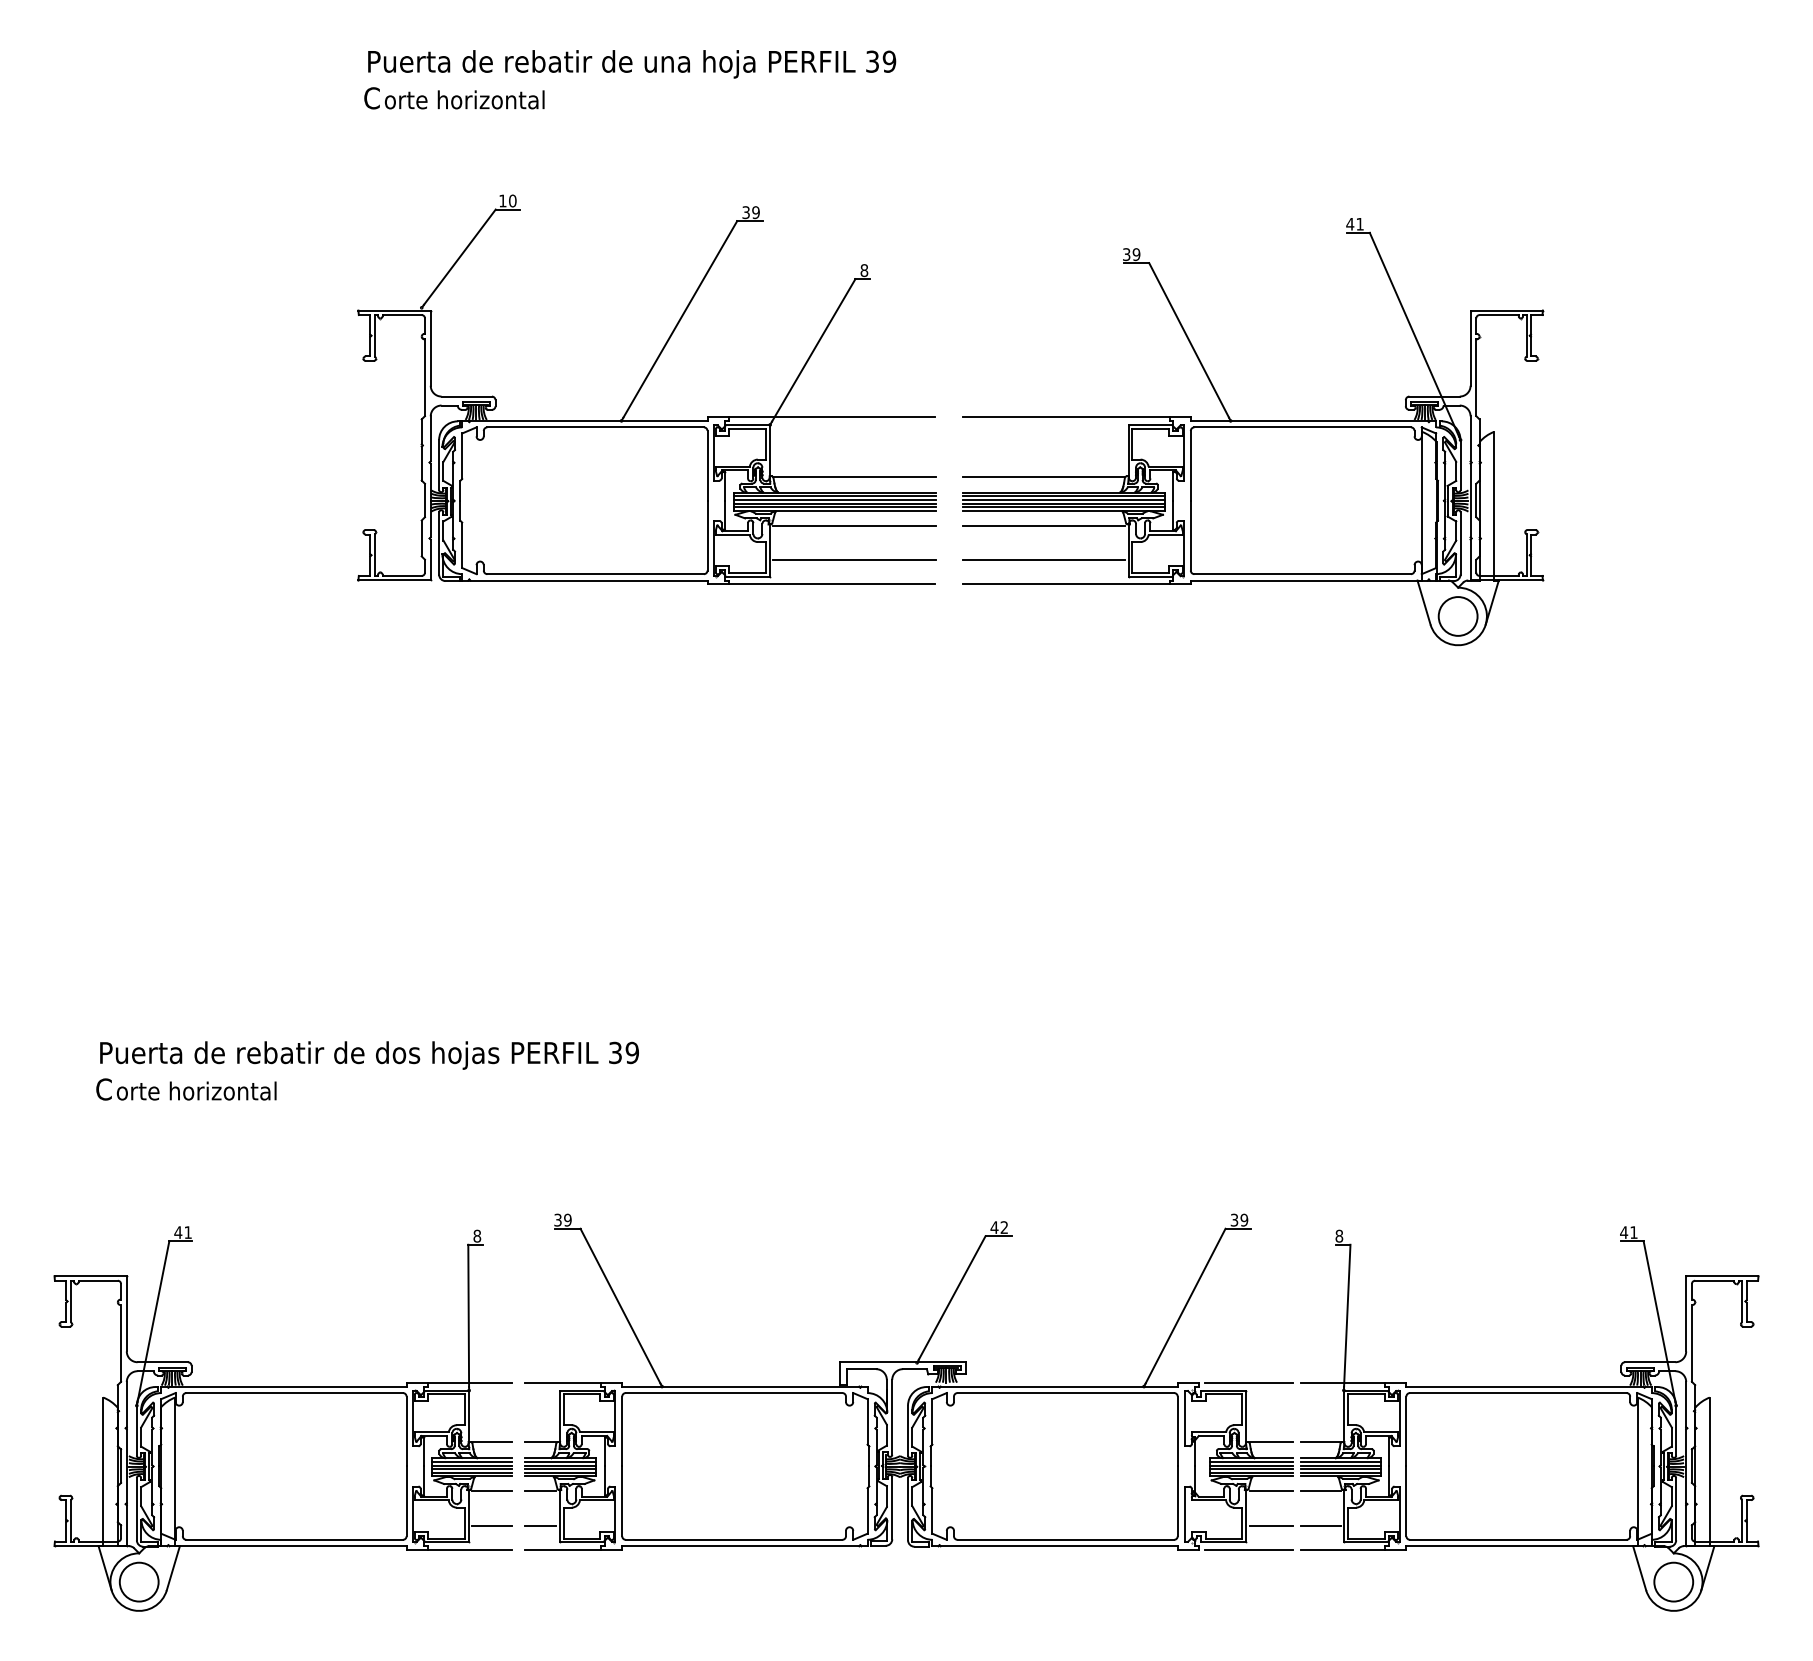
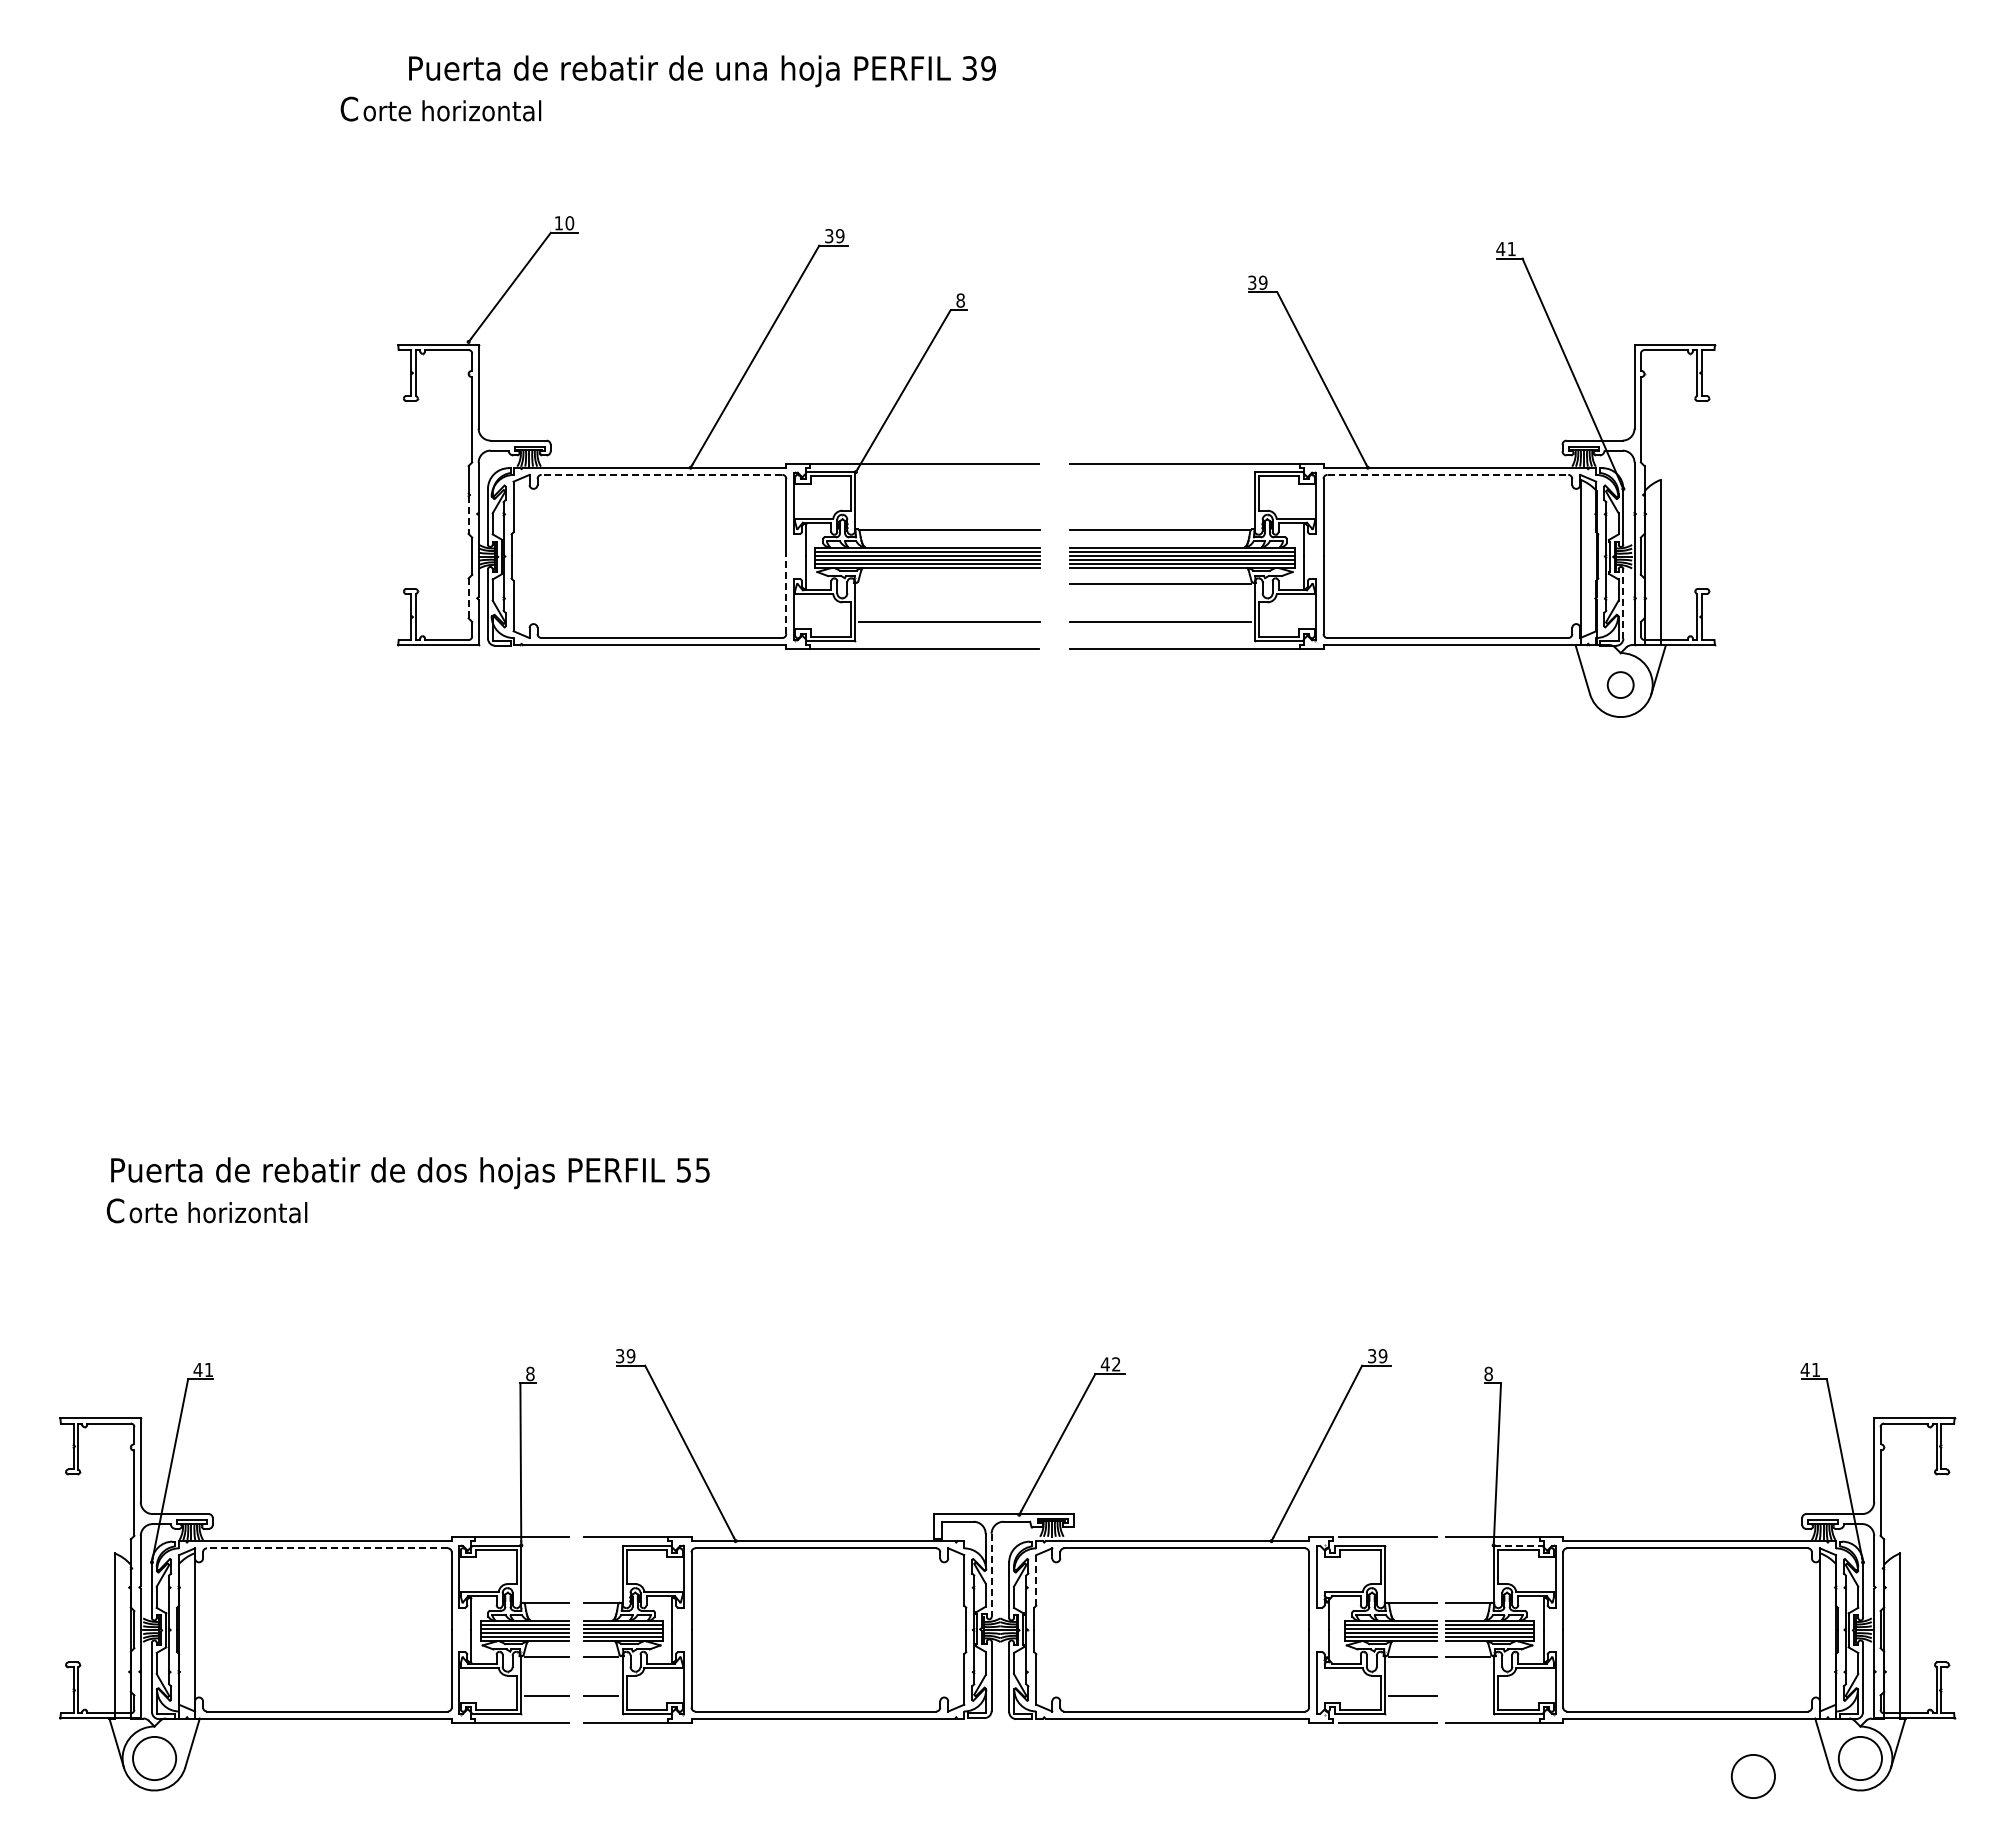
text: (454, 97) -> (440, 108), moved
line: (595, 427) -> (661, 474), solid -> dashed
line: (1303, 427) -> (1448, 474), solid -> dashed
line: (421, 463) -> (468, 515), solid -> dashed
line: (854, 525) -> (949, 583), removed
line: (707, 535) -> (786, 595), solid -> dashed
line: (421, 538) -> (468, 598), solid -> dashed
line: (1460, 543) -> (1623, 603), solid -> dashed
circle: (1457, 615) -> (1620, 684), size x0.6
text: (624, 1052) -> (693, 1169), 39 -> 55
line: (1367, 1390) -> (1519, 1545), solid -> dashed
line: (293, 1393) -> (326, 1548), solid -> dashed
line: (892, 1417) -> (991, 1575), solid -> dashed
line: (932, 1421) -> (1036, 1579), solid -> dashed
line: (1321, 1525) -> (1468, 1695), removed
circle: (1576, 1598) -> (1752, 1776), added

